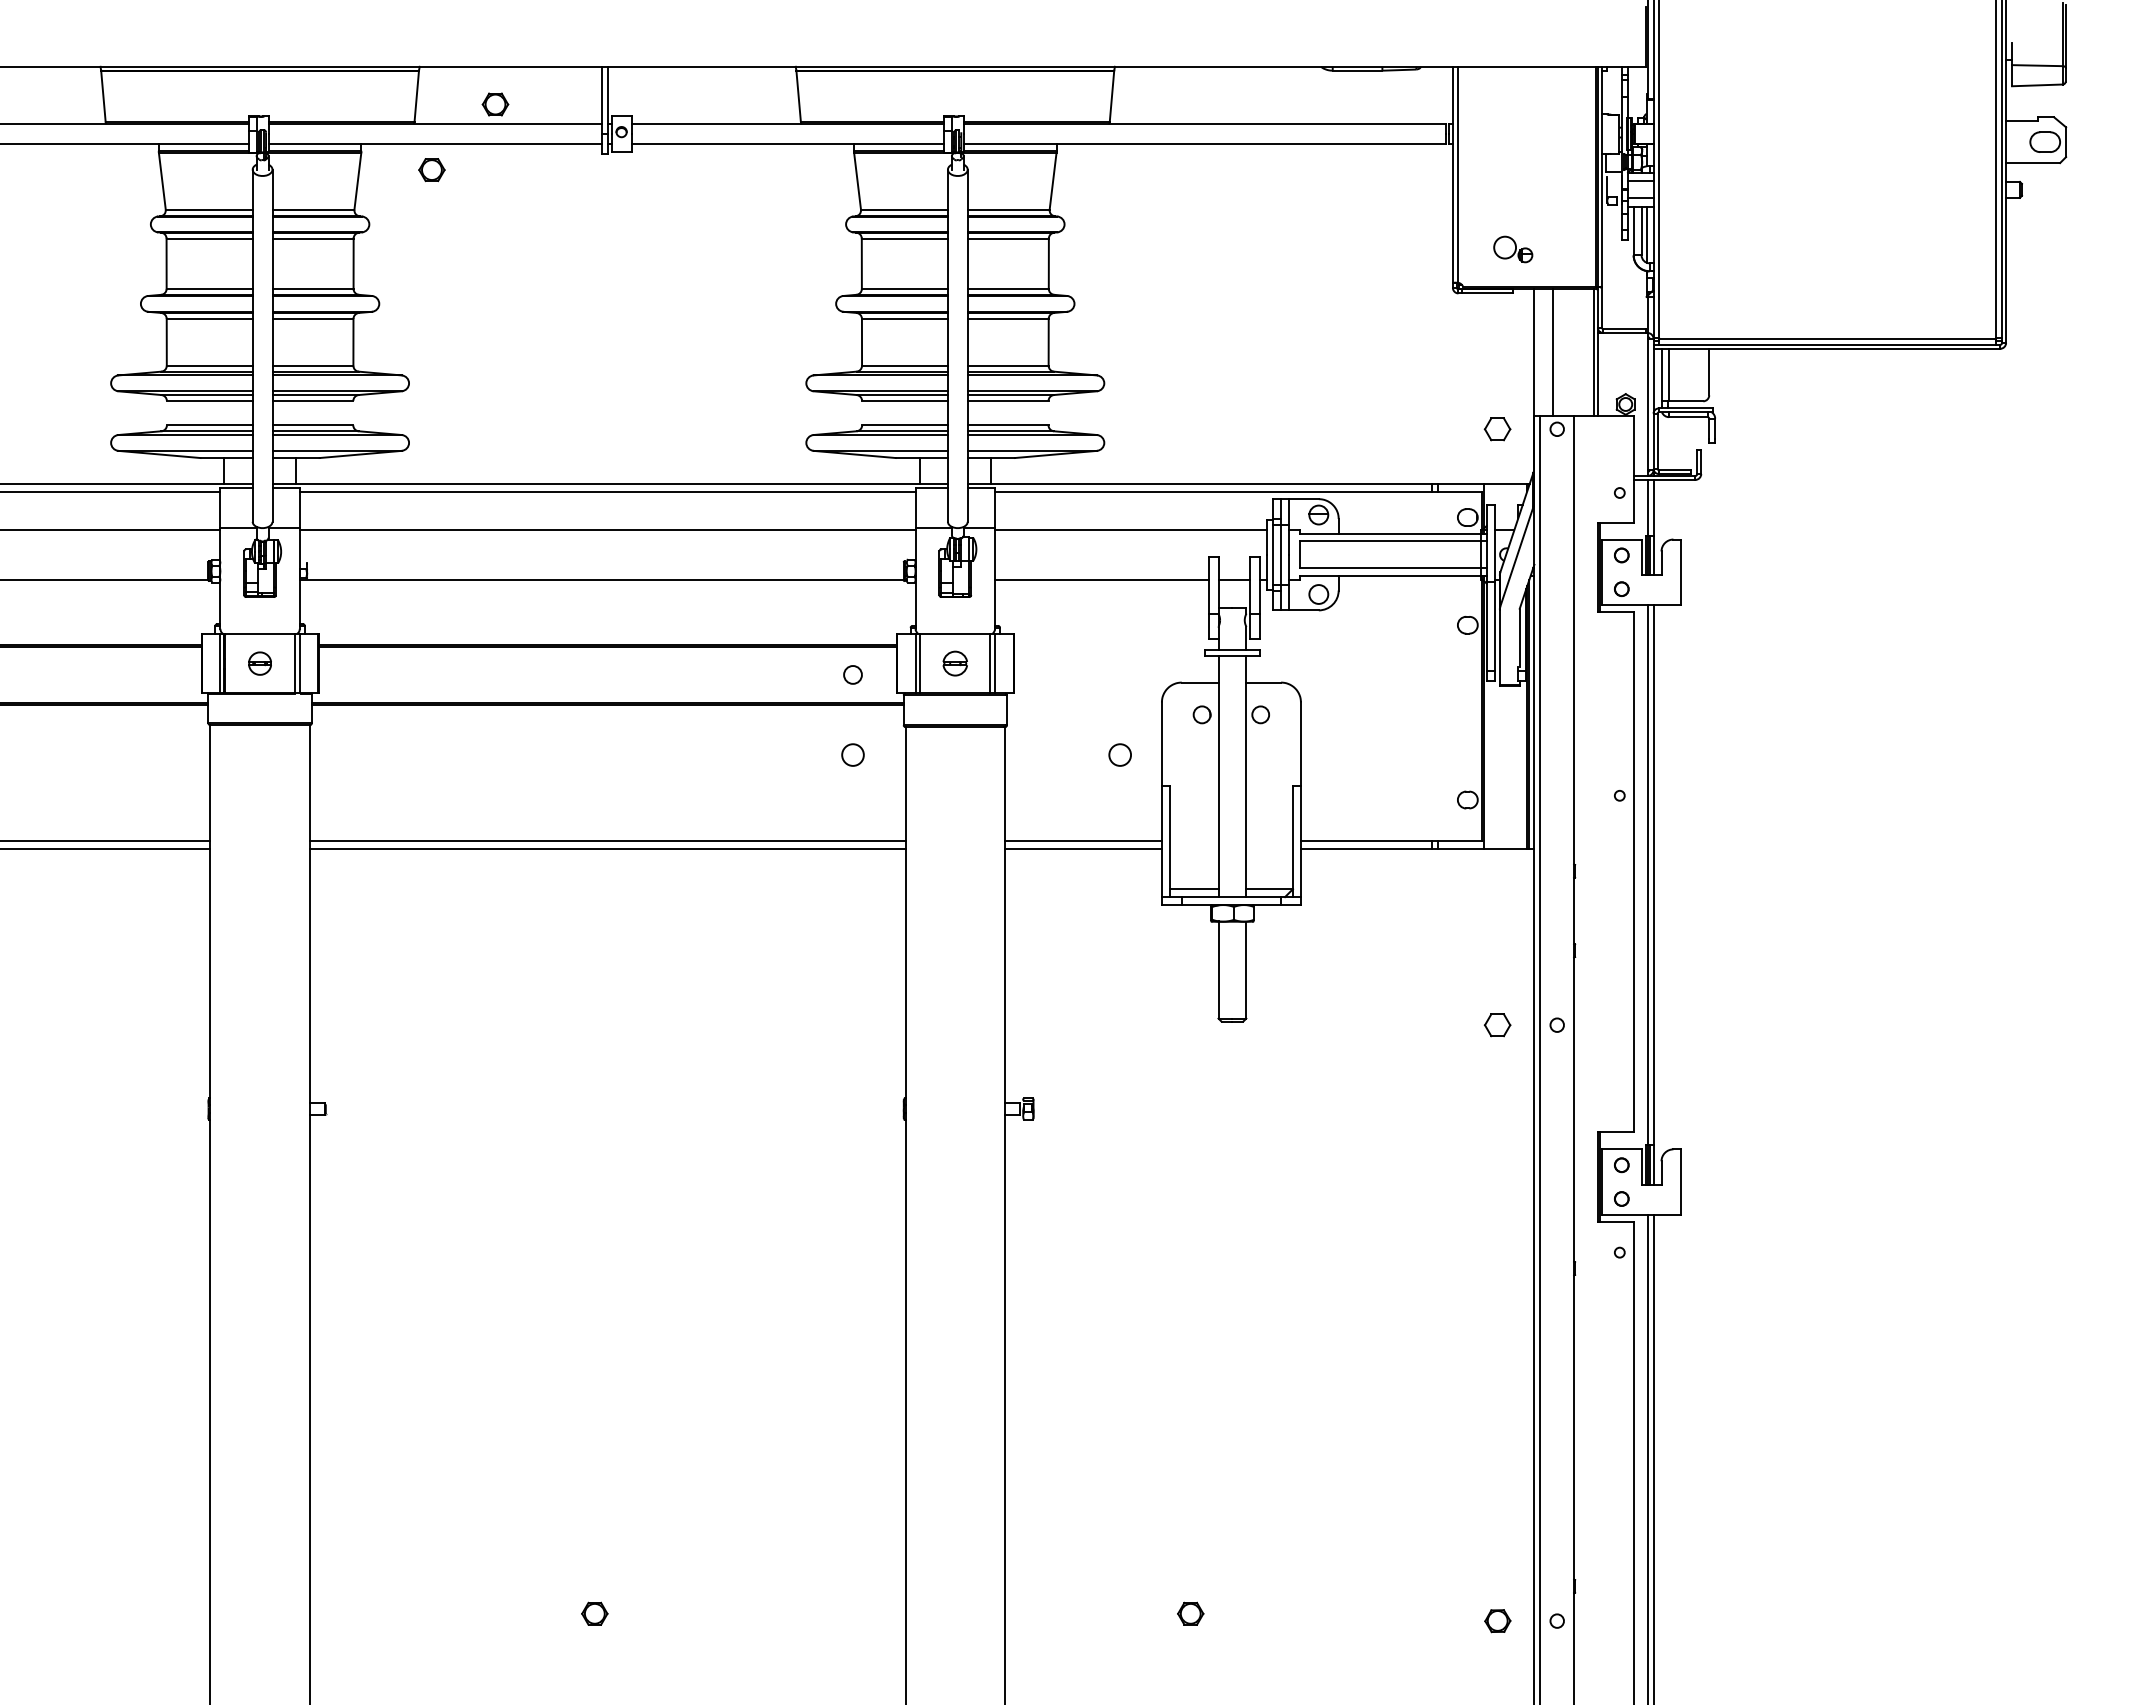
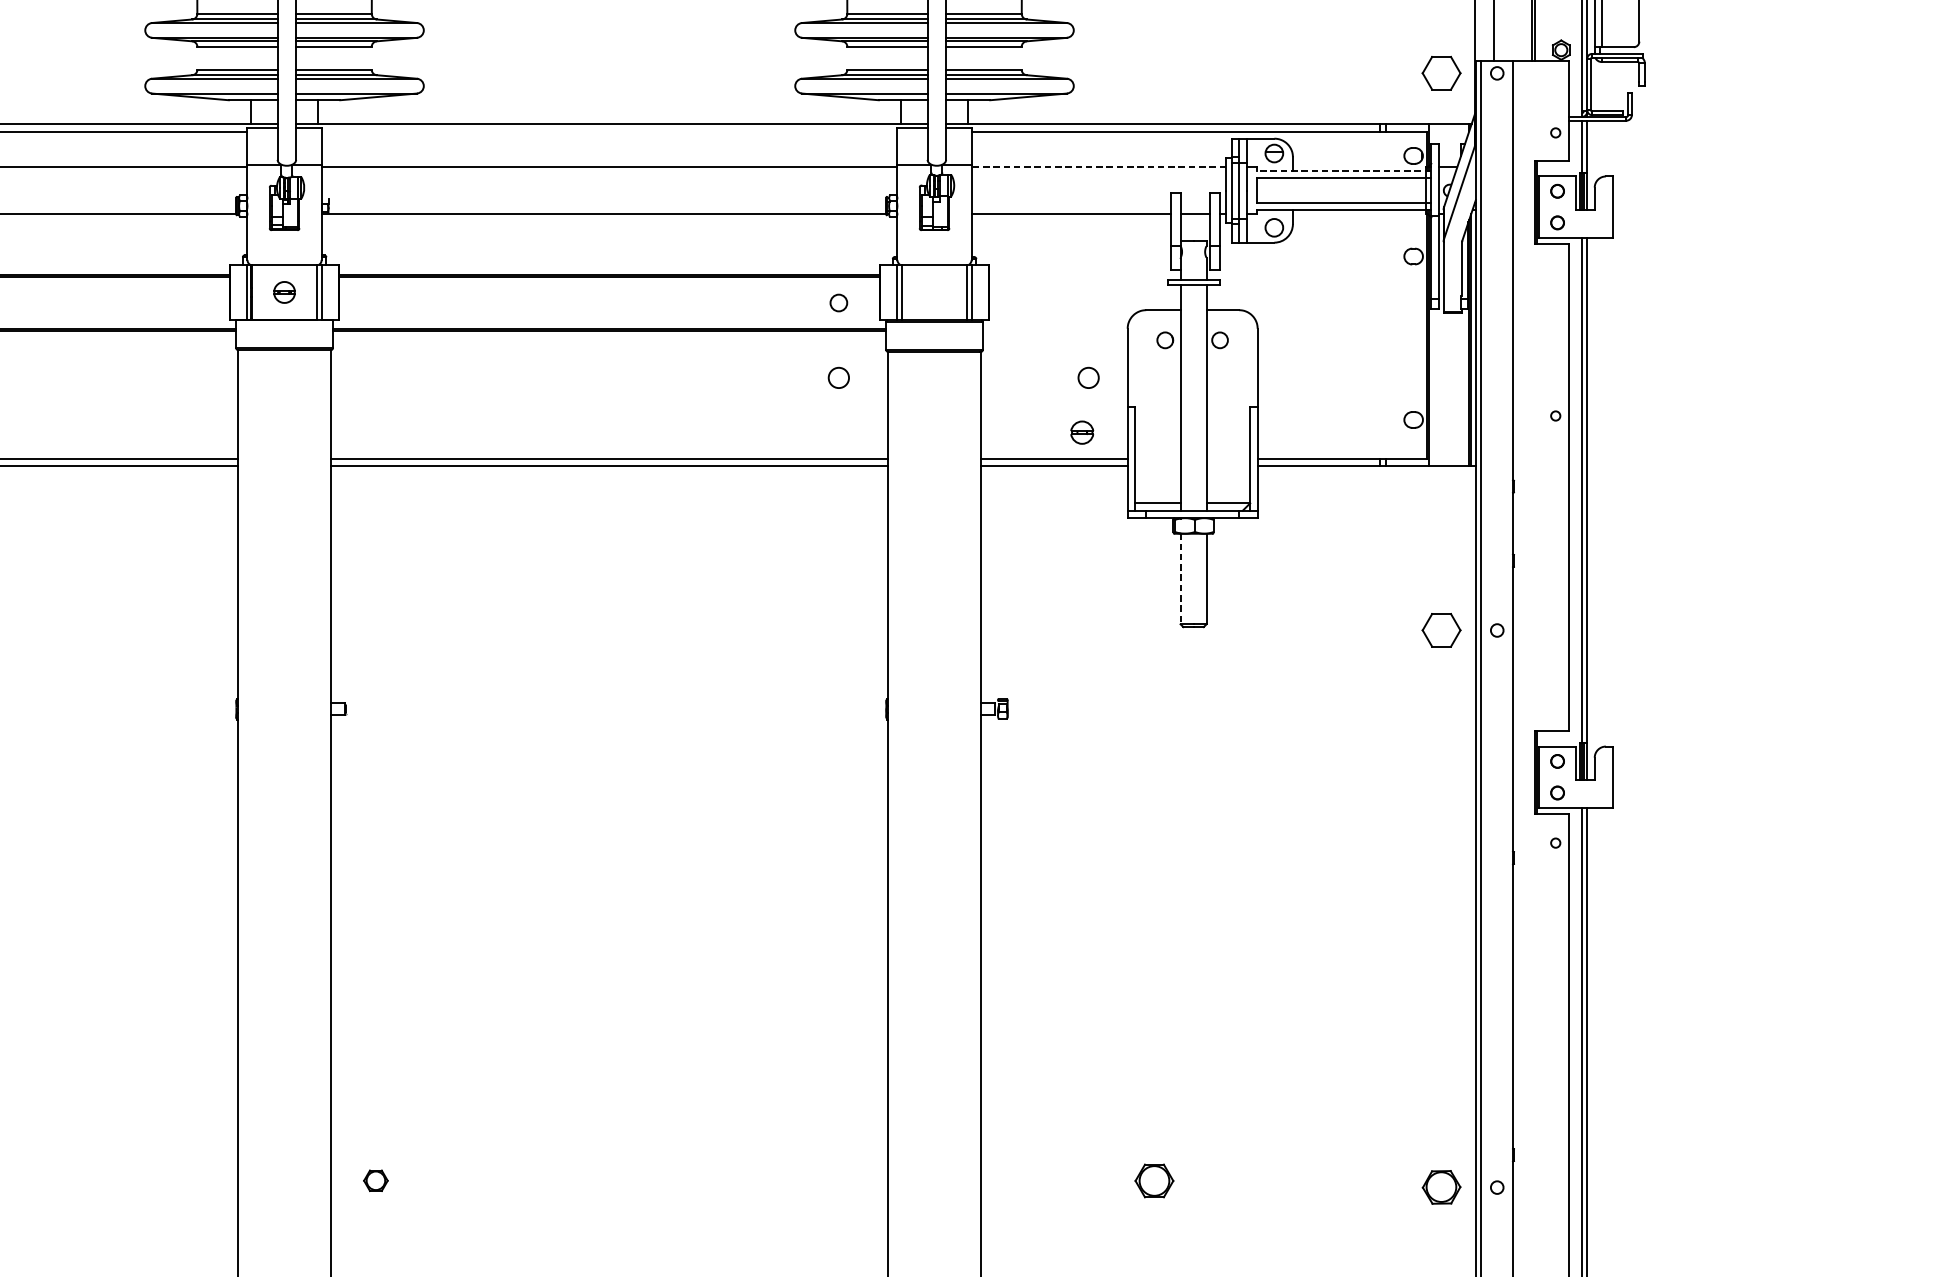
part: (1497, 429) -> (1441, 73), size x1.6
line: (607, 491) -> (609, 131), removed
line: (1130, 529) -> (1098, 167), solid -> dashed
line: (1392, 533) -> (1343, 170), solid -> dashed
part: (954, 663) -> (1081, 432), moved
line: (1218, 969) -> (1180, 578), solid -> dashed
part: (1497, 1025) -> (1441, 630), size x1.6
part: (594, 1613) -> (375, 1180), moved
part: (1190, 1613) -> (1154, 1180), size x1.6
part: (1497, 1621) -> (1441, 1187), size x1.6

